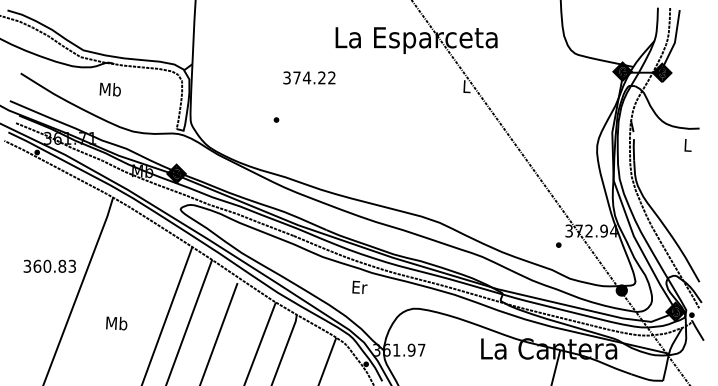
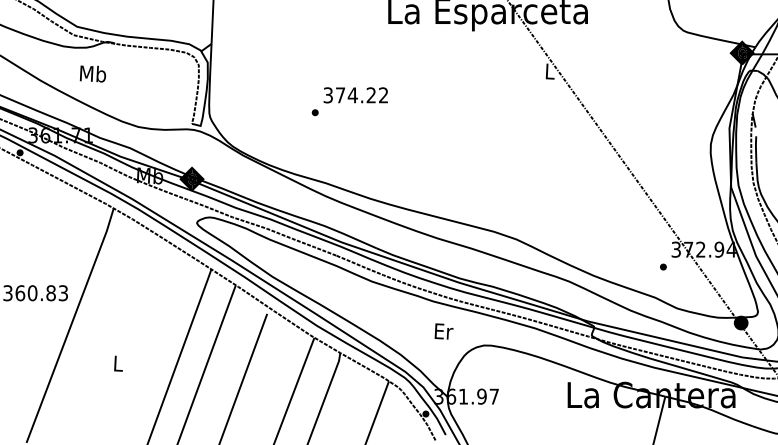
text: (309, 77) -> (355, 94), moved
text: (109, 89) -> (91, 73), moved
text: (359, 286) -> (443, 330), moved
text: (116, 323) -> (117, 363), Mb -> L

